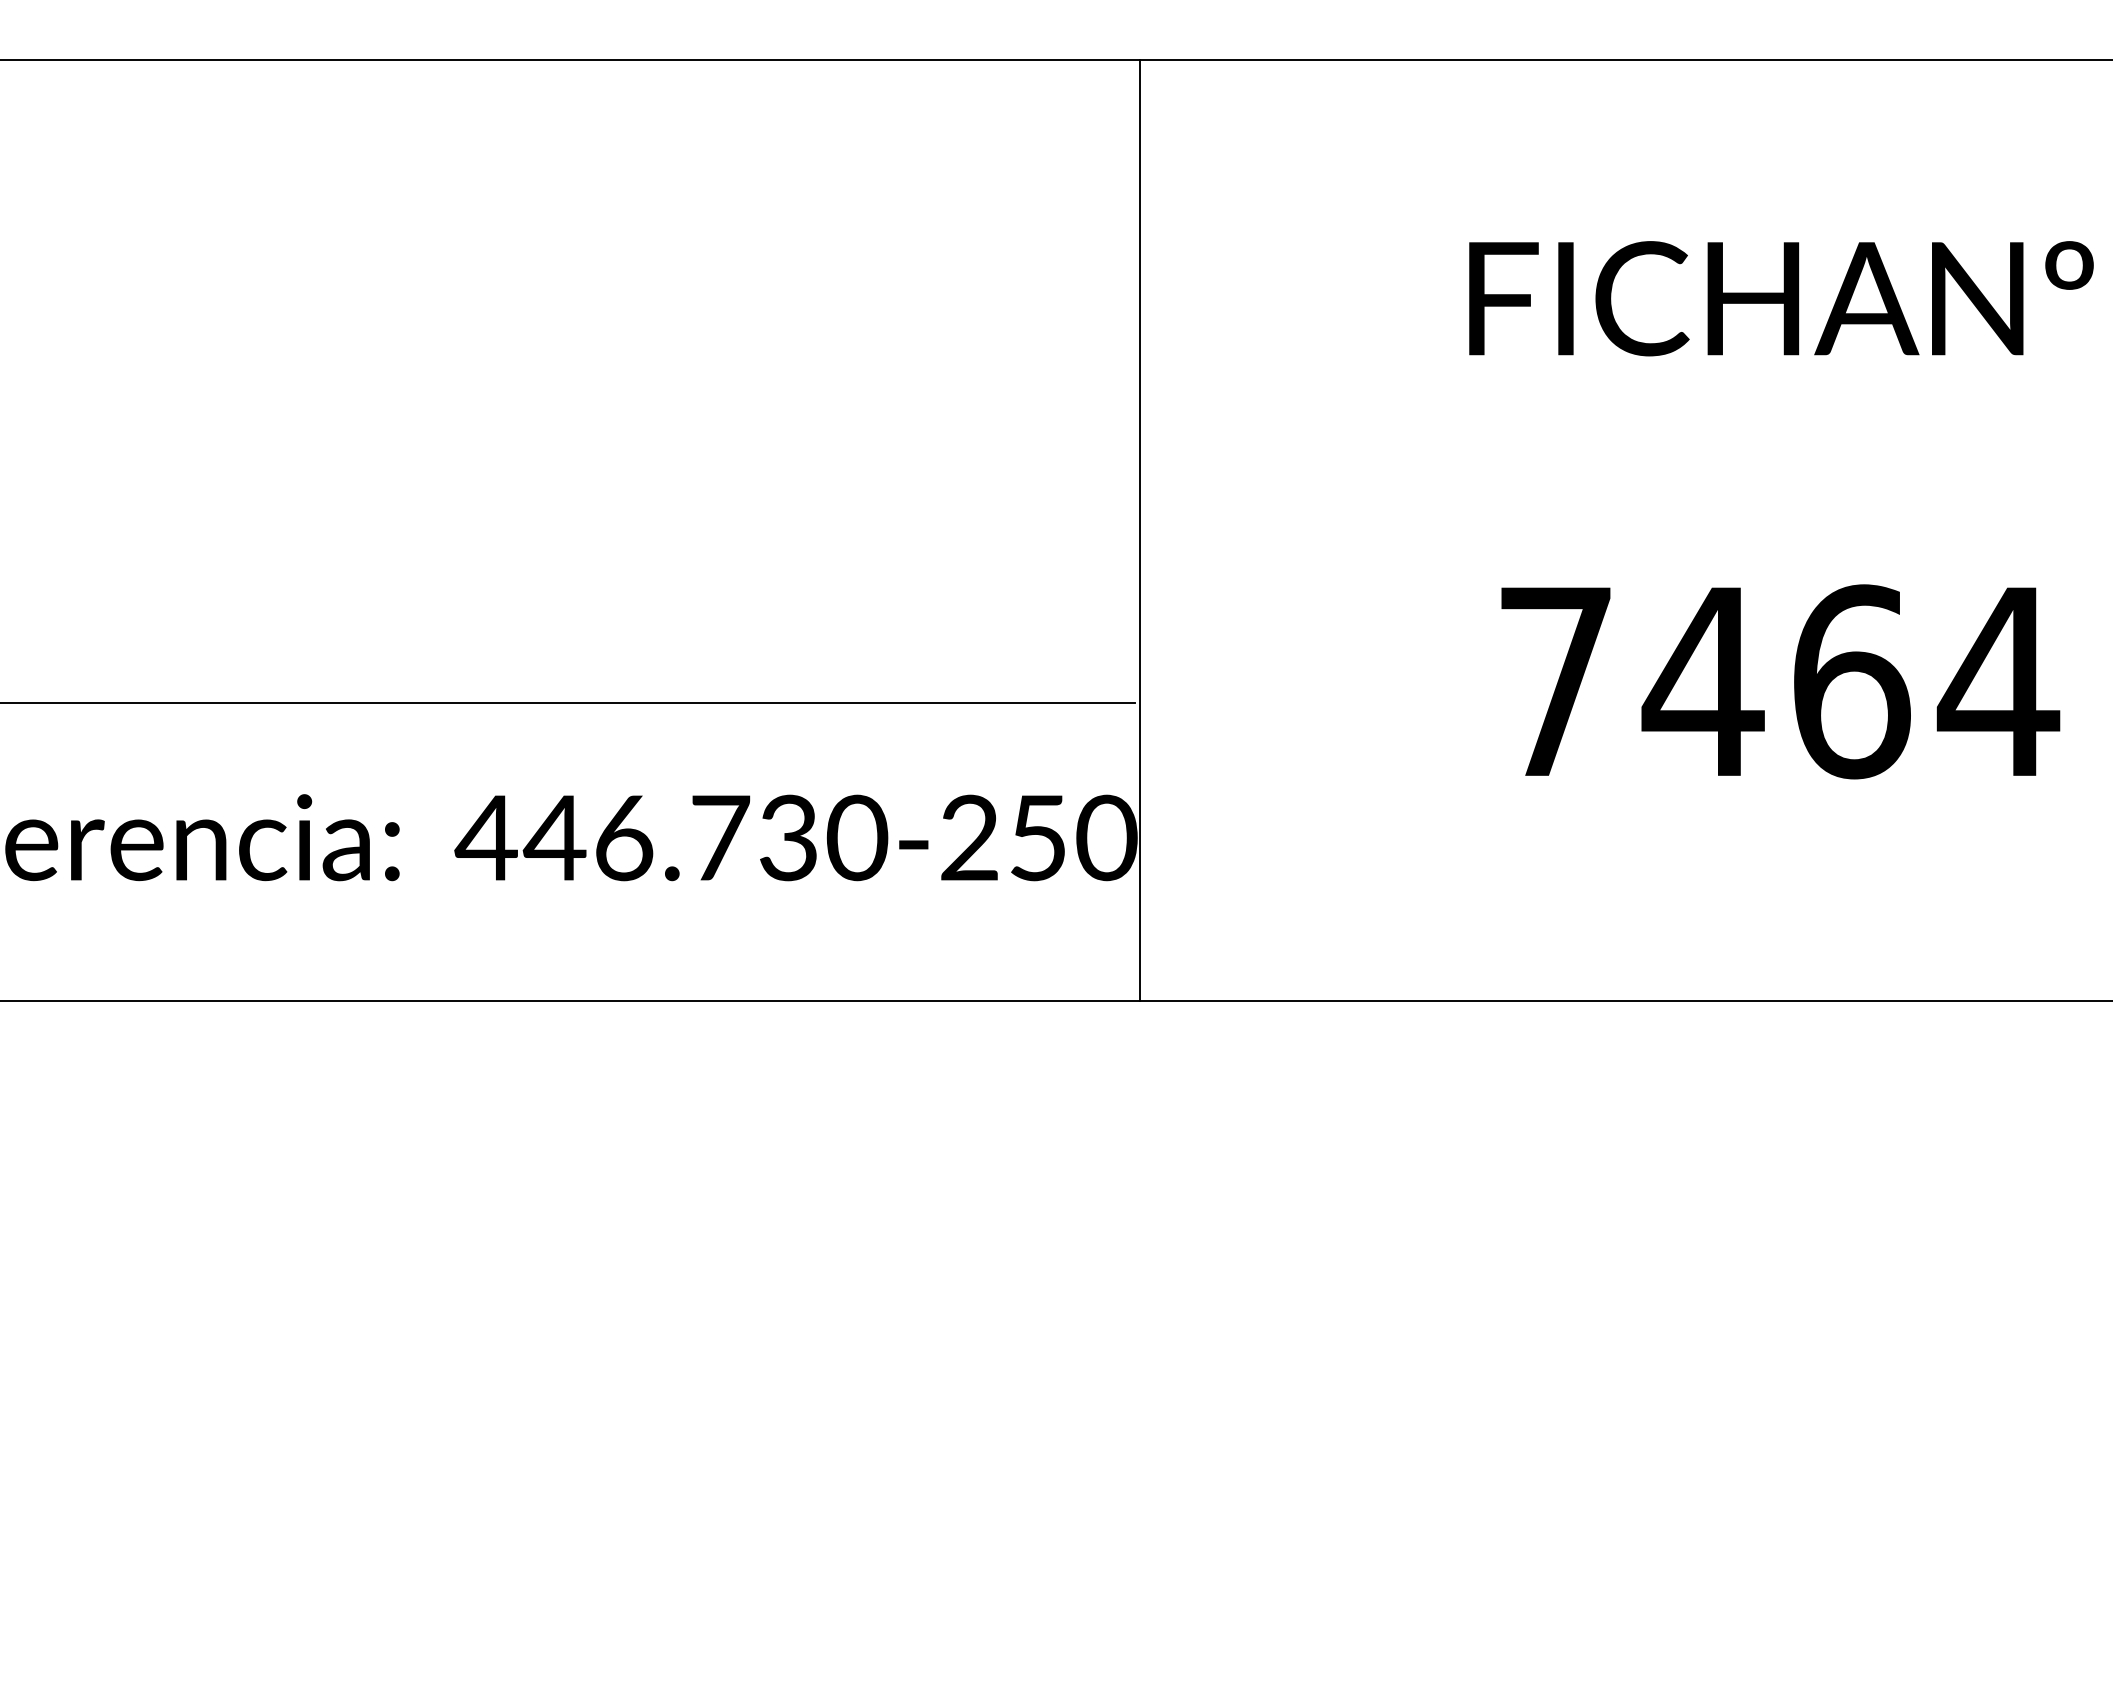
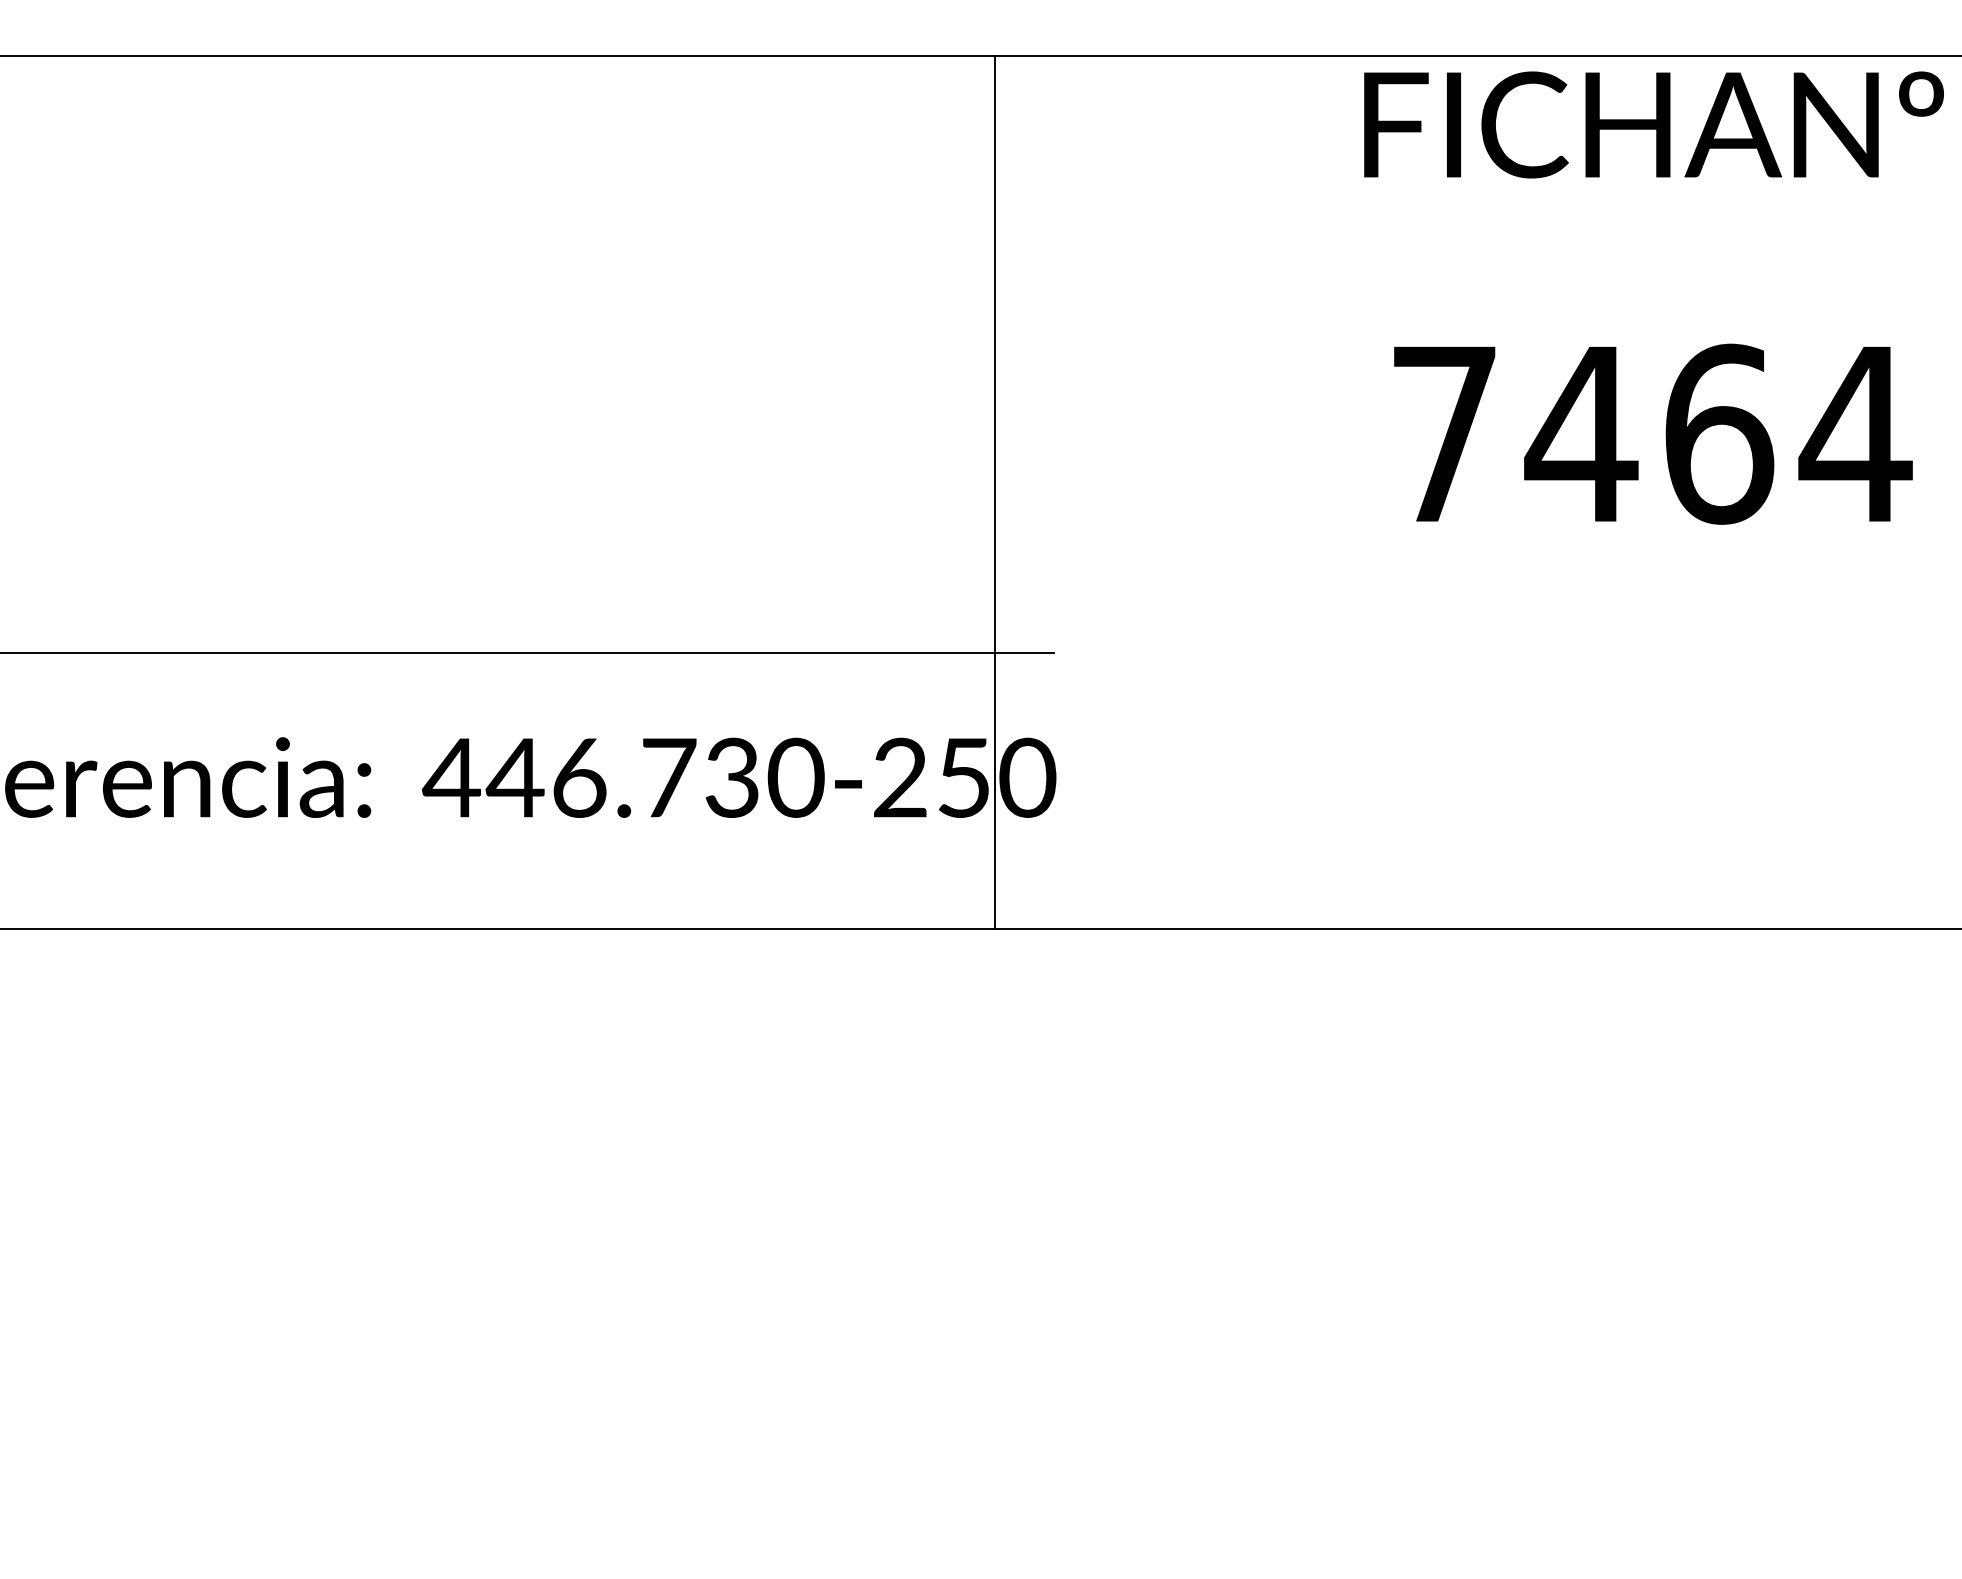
text: (1781, 298) -> (1654, 124), moved
line: (1140, 530) -> (994, 492), moved
text: (1780, 681) -> (1653, 433), moved

